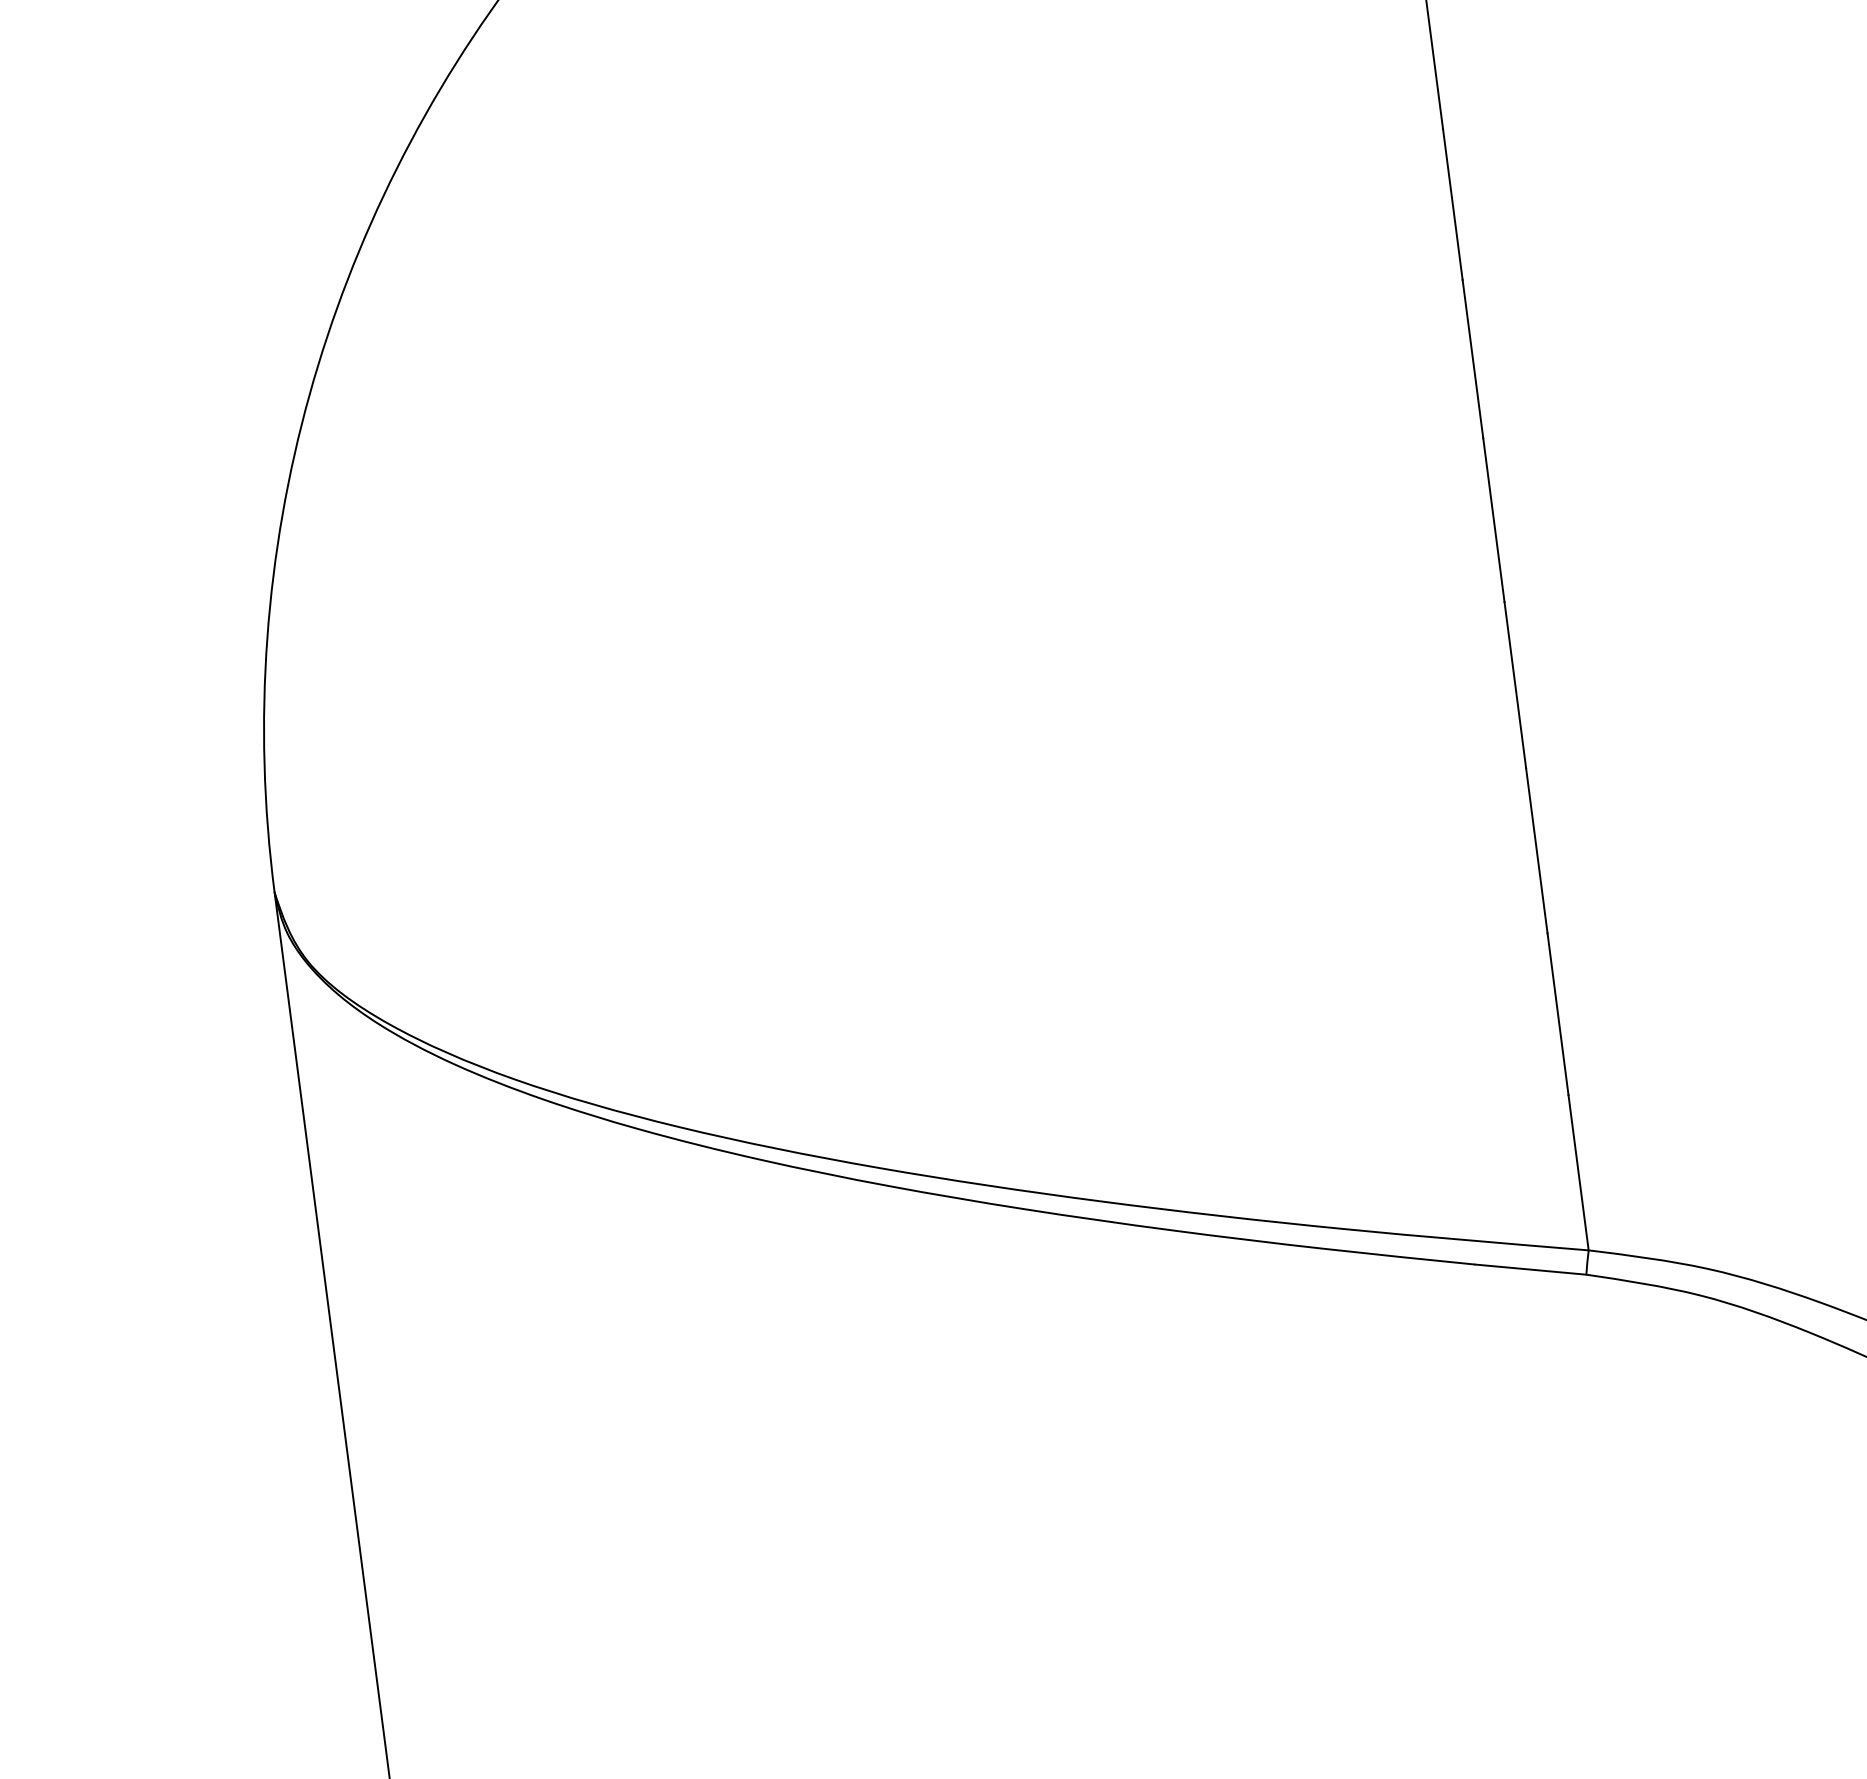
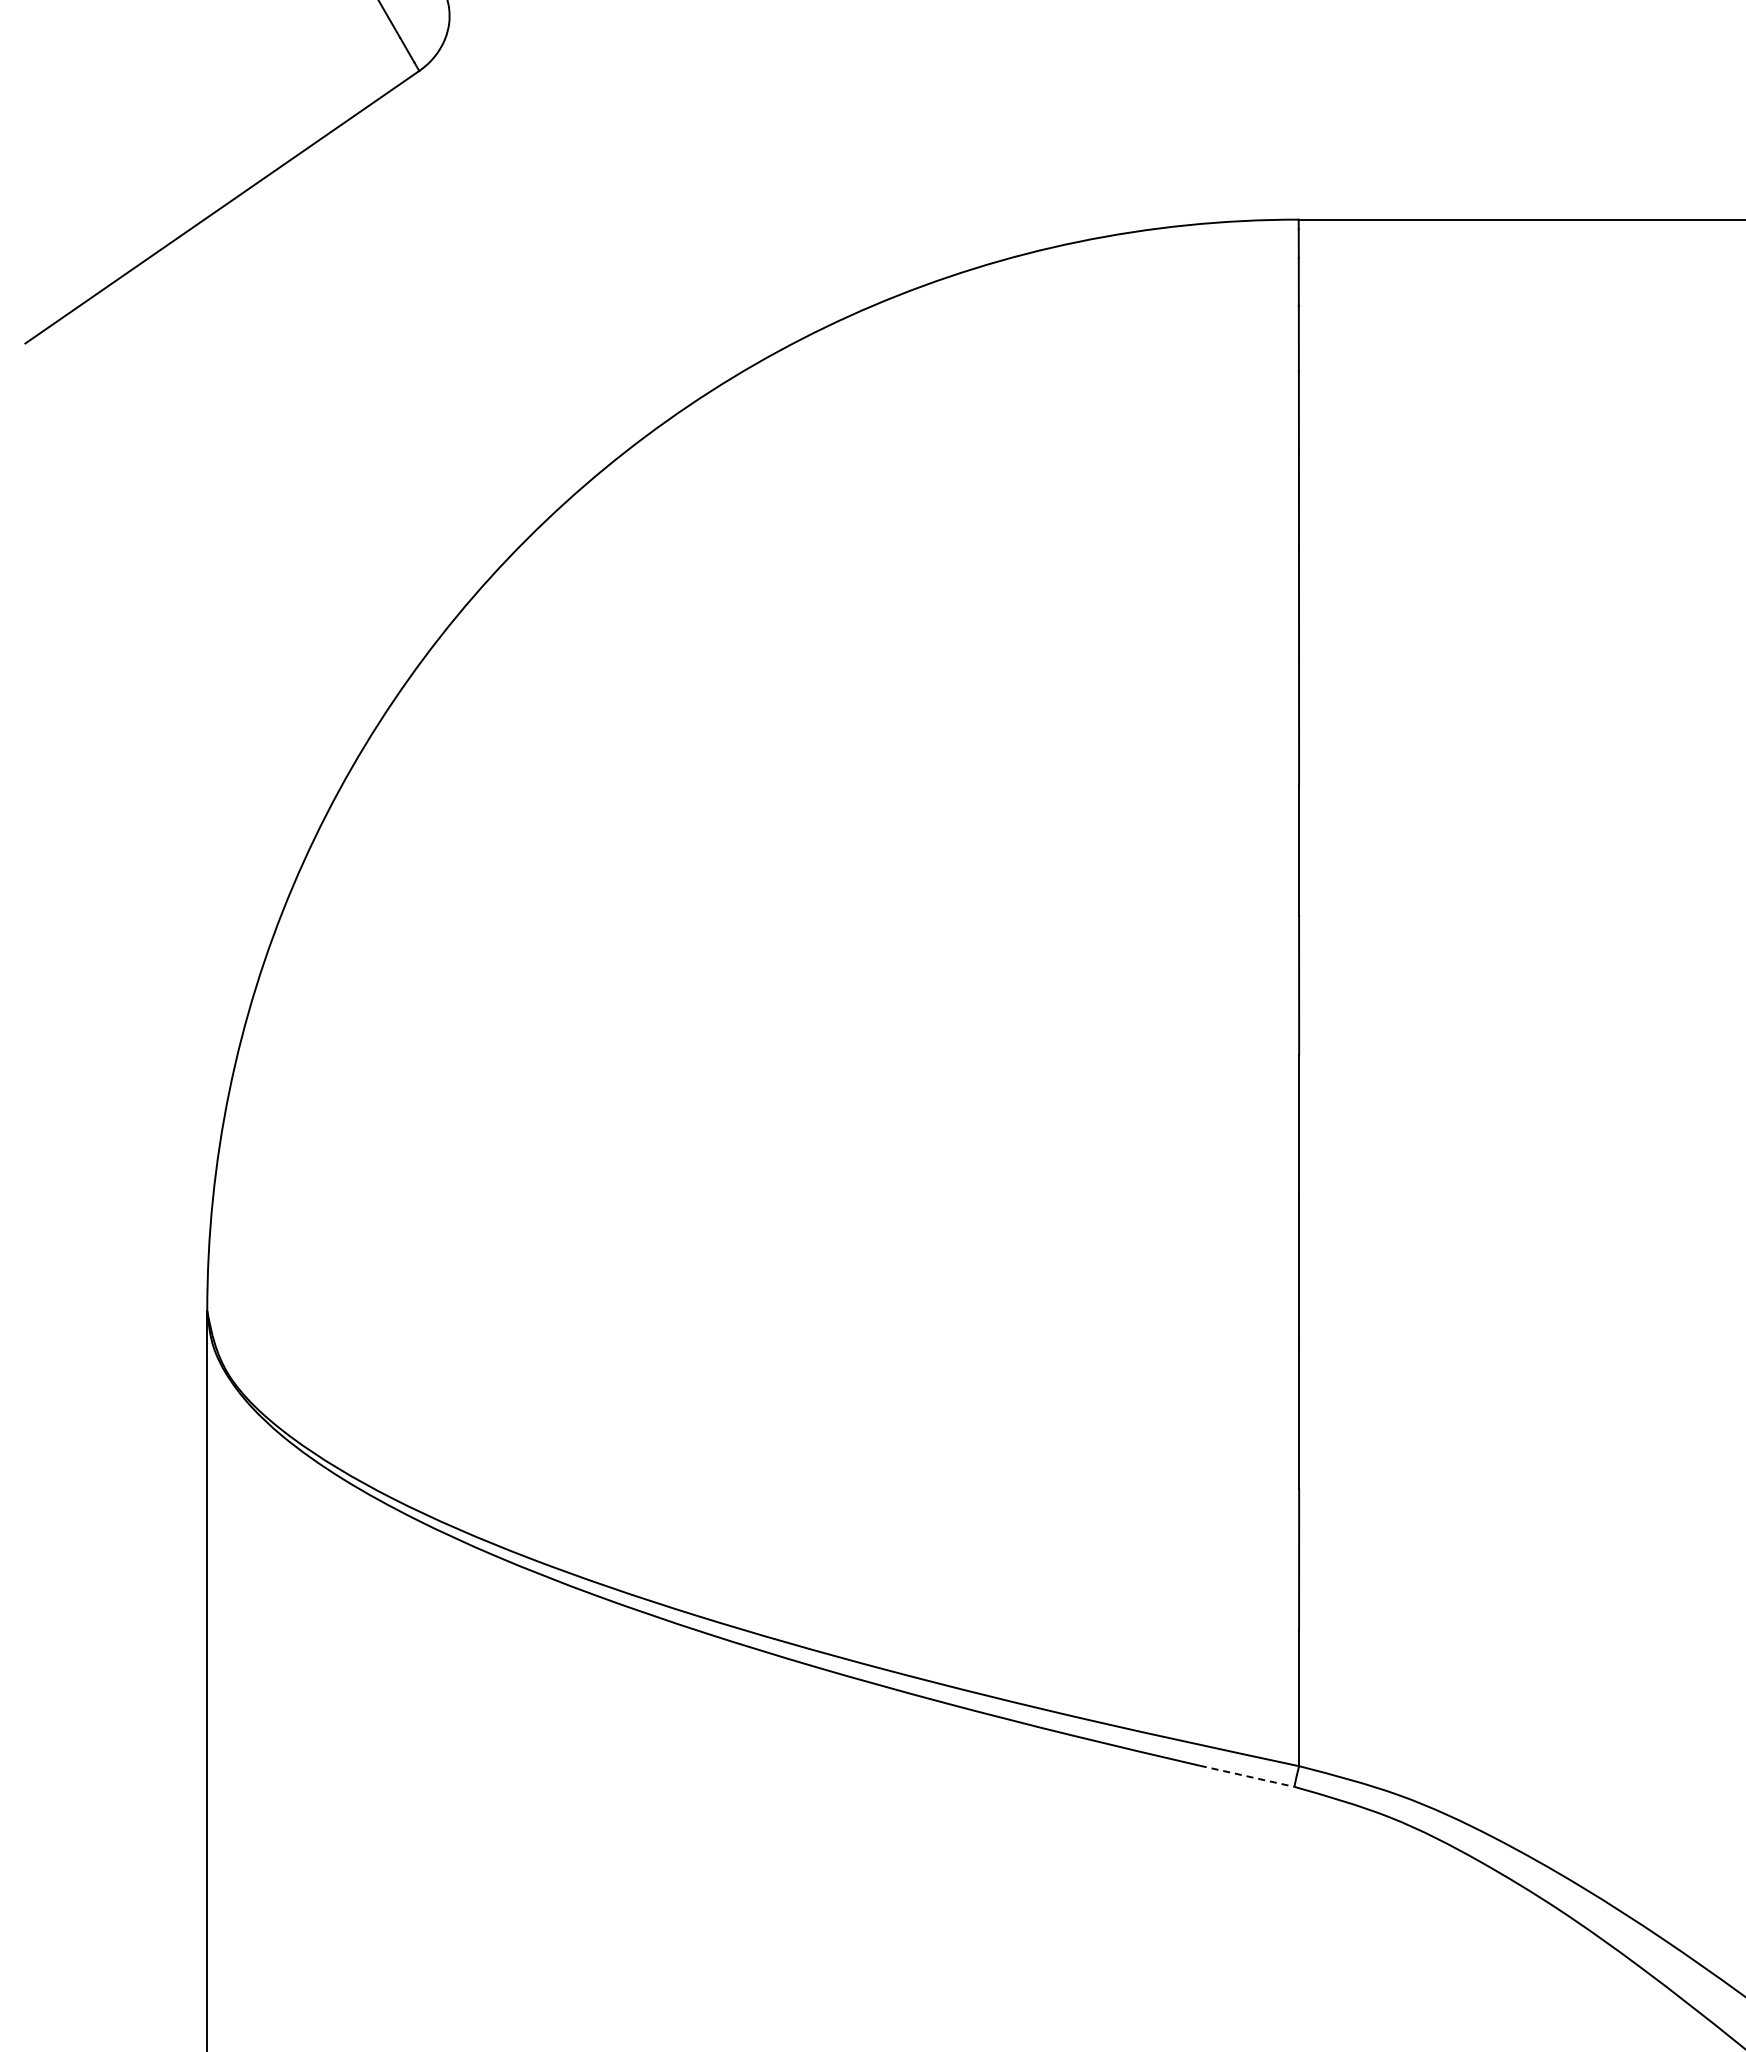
line: (1531, 1269) -> (1247, 1776), solid -> dashed

